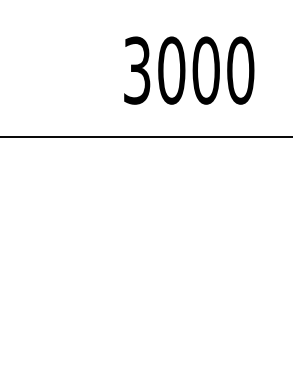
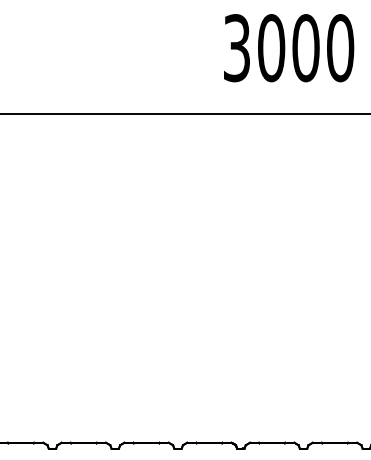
text: (189, 70) -> (289, 48), moved

